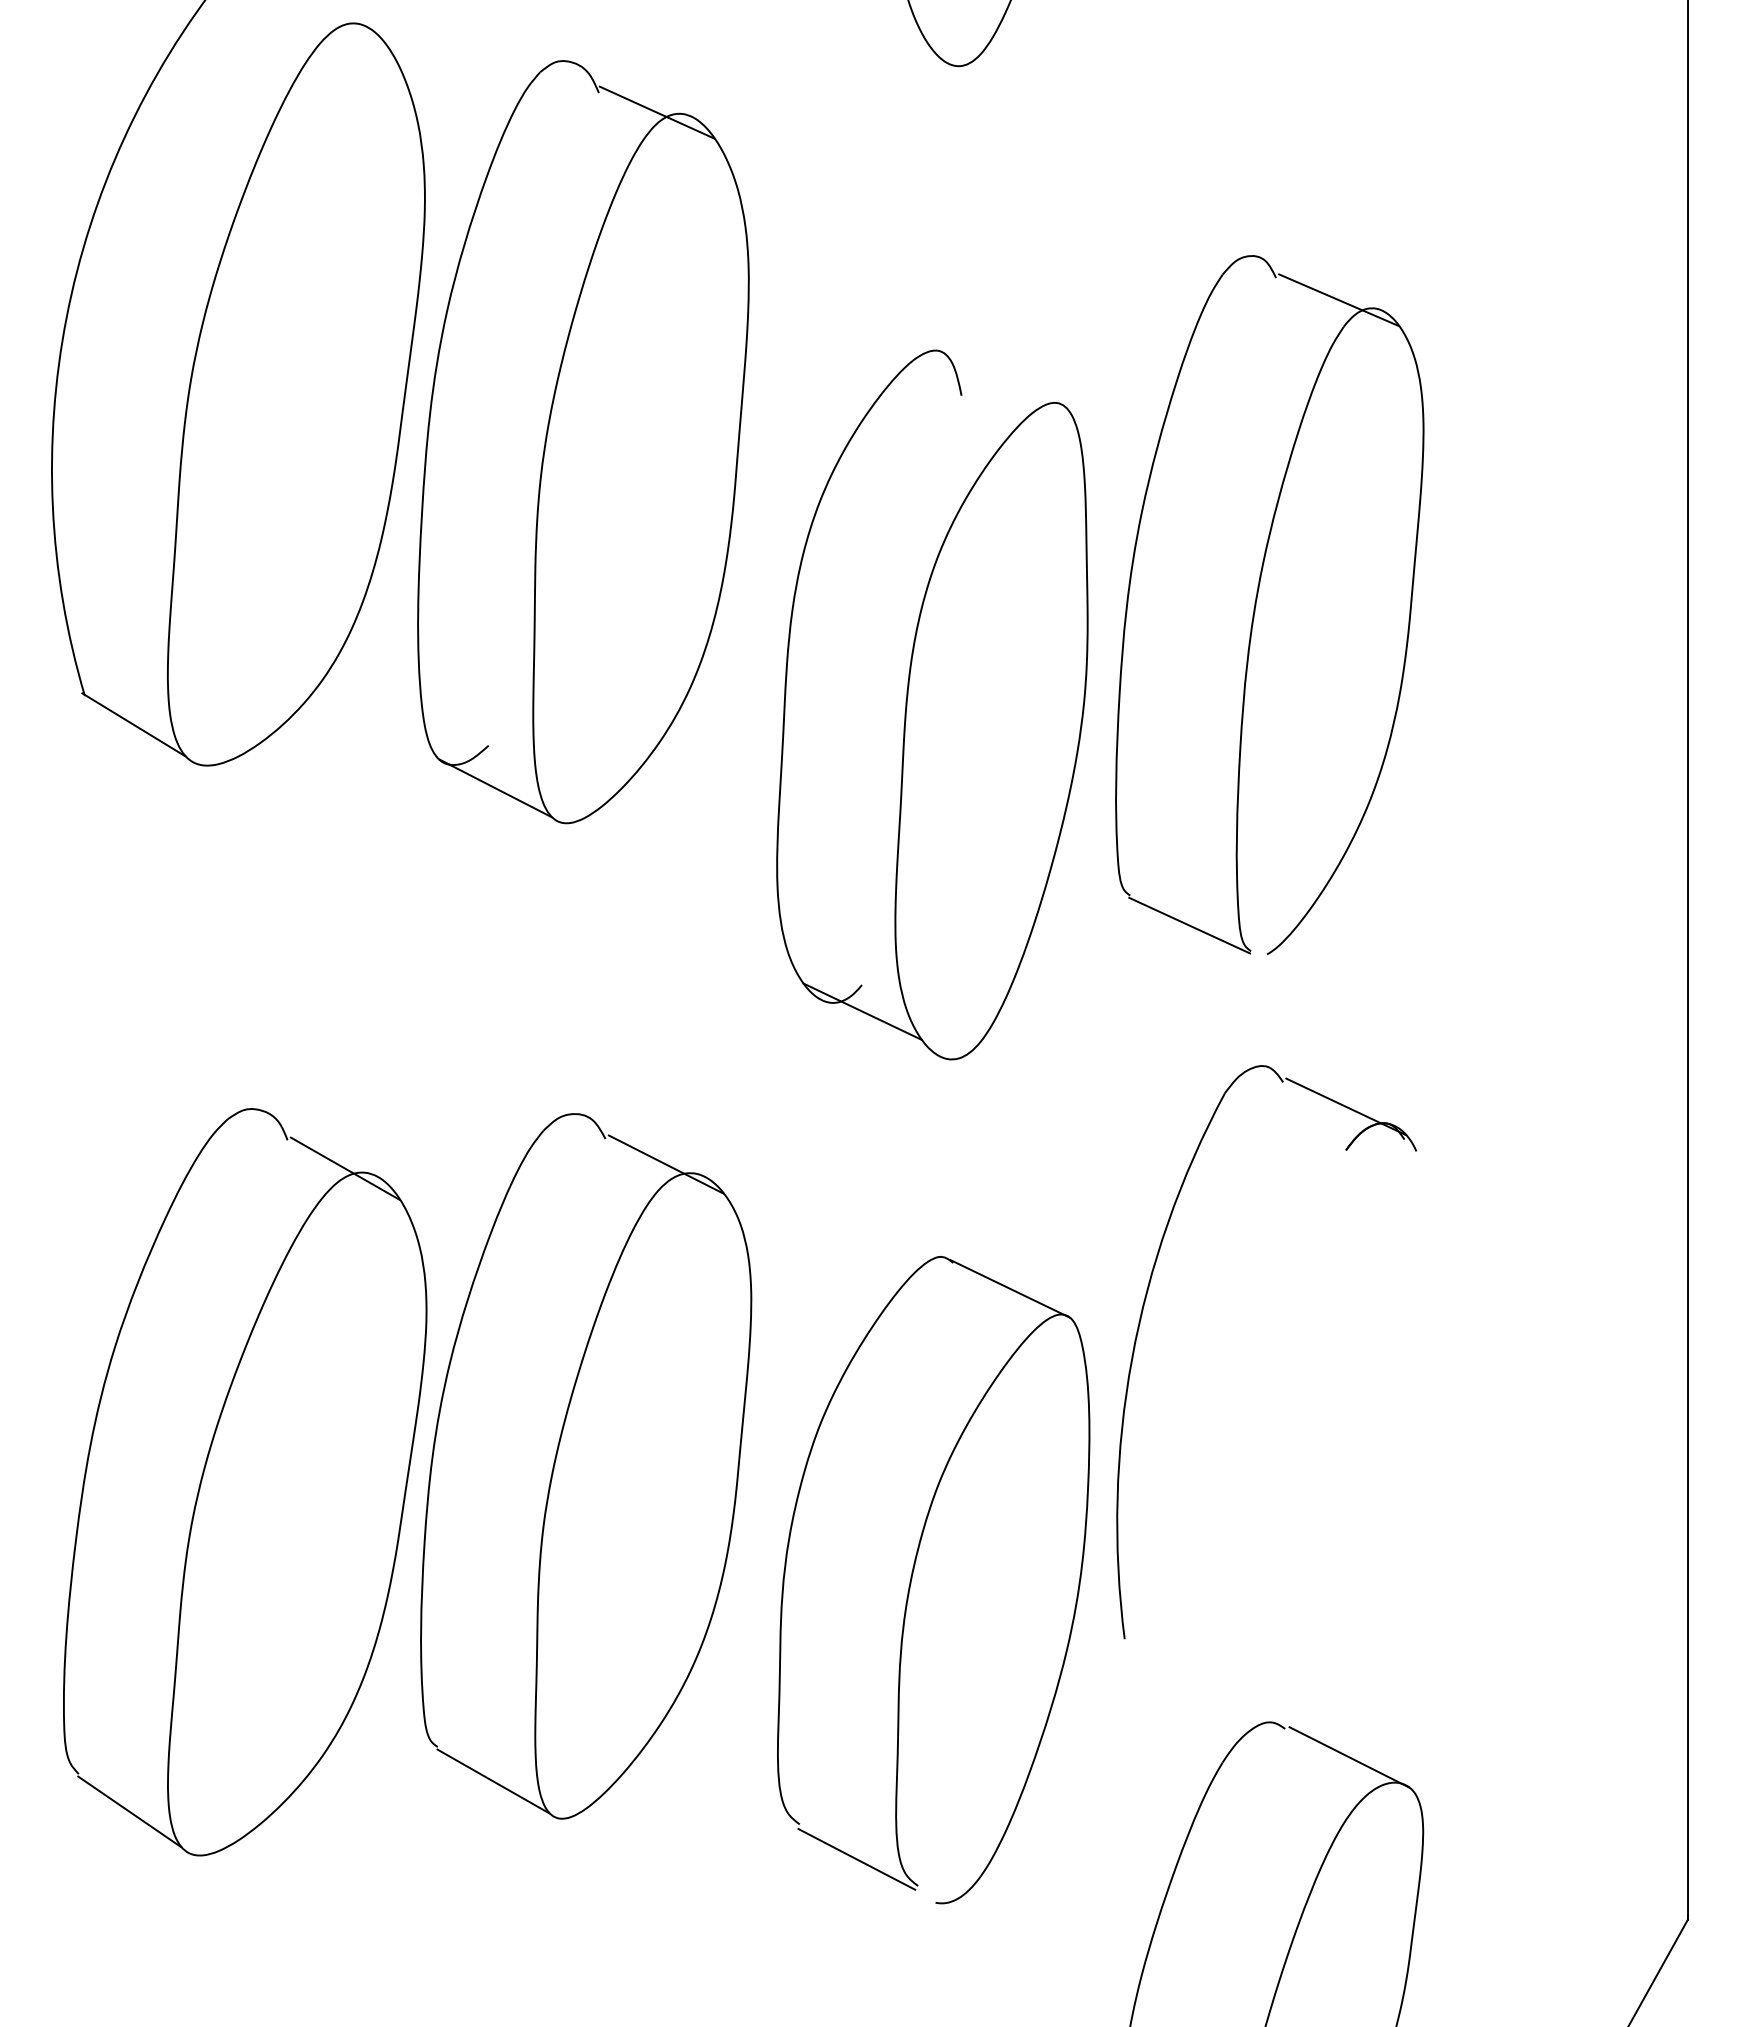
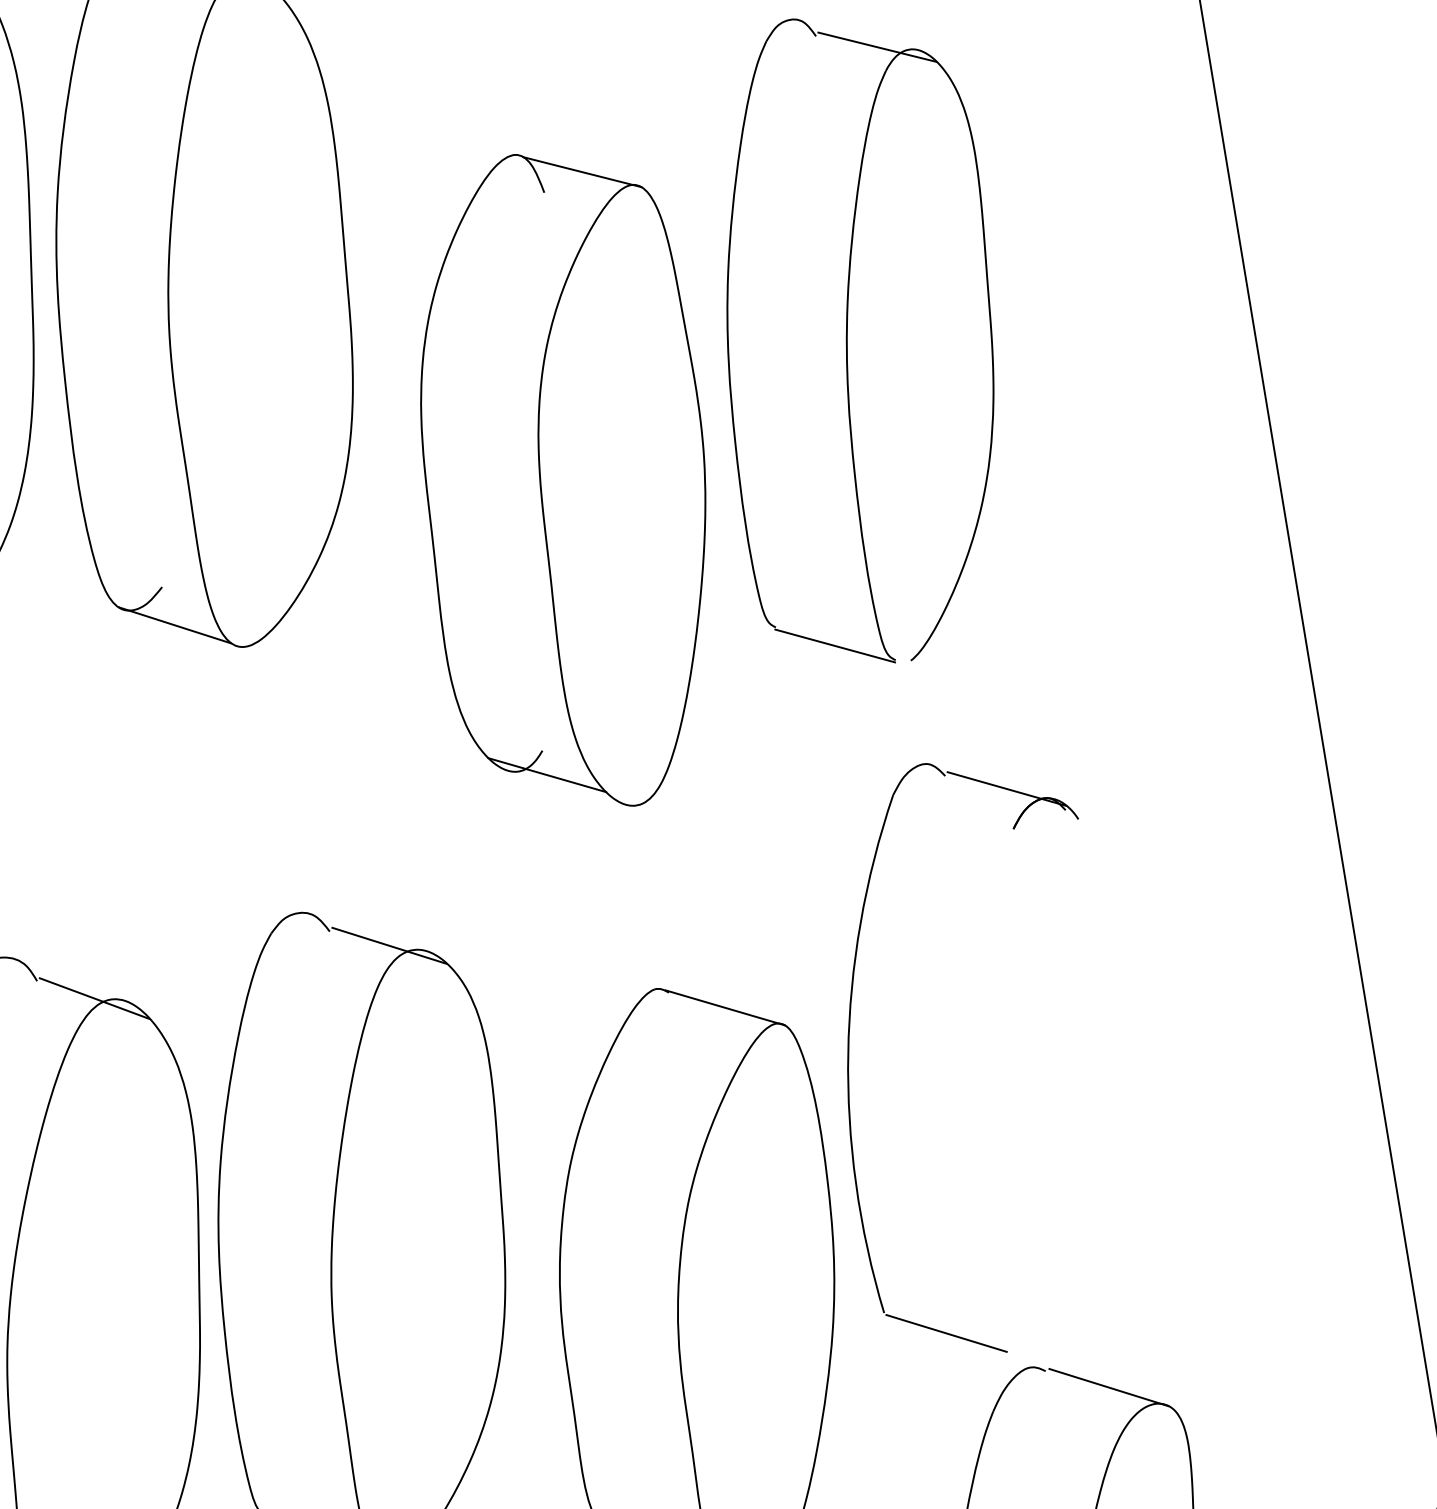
line: (1005, 380) -> (582, 172), added
line: (1186, 1671) -> (946, 1333), added

